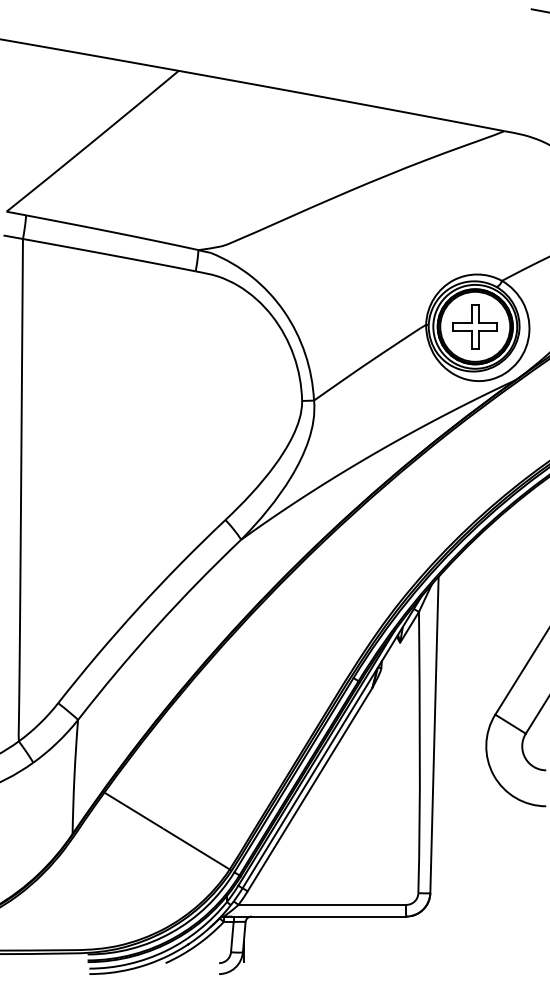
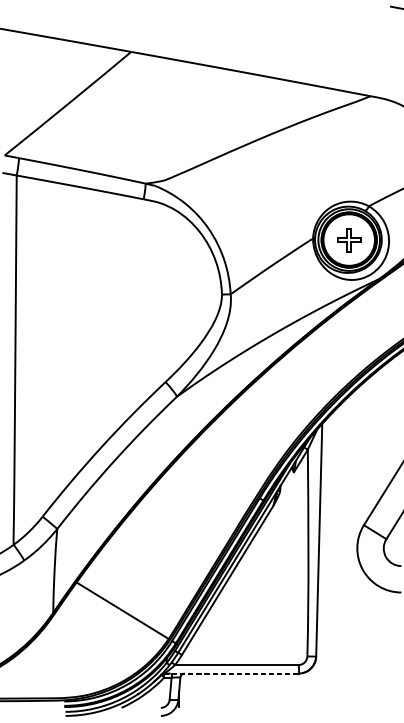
part: (474, 326) -> (348, 239), size x0.7
line: (314, 916) -> (231, 673), solid -> dashed

